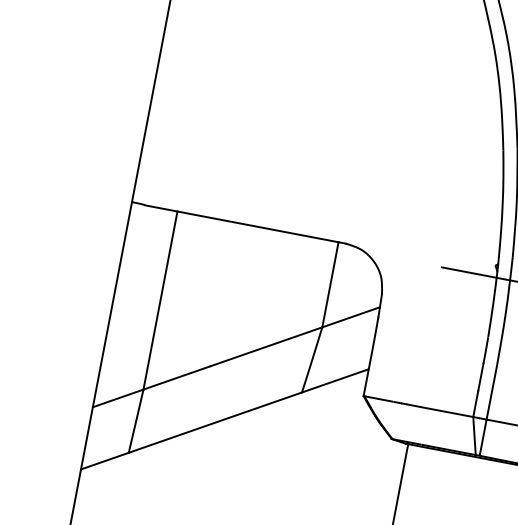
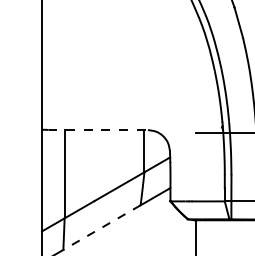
line: (245, 225) -> (98, 130), solid -> dashed
line: (216, 422) -> (102, 227), solid -> dashed

